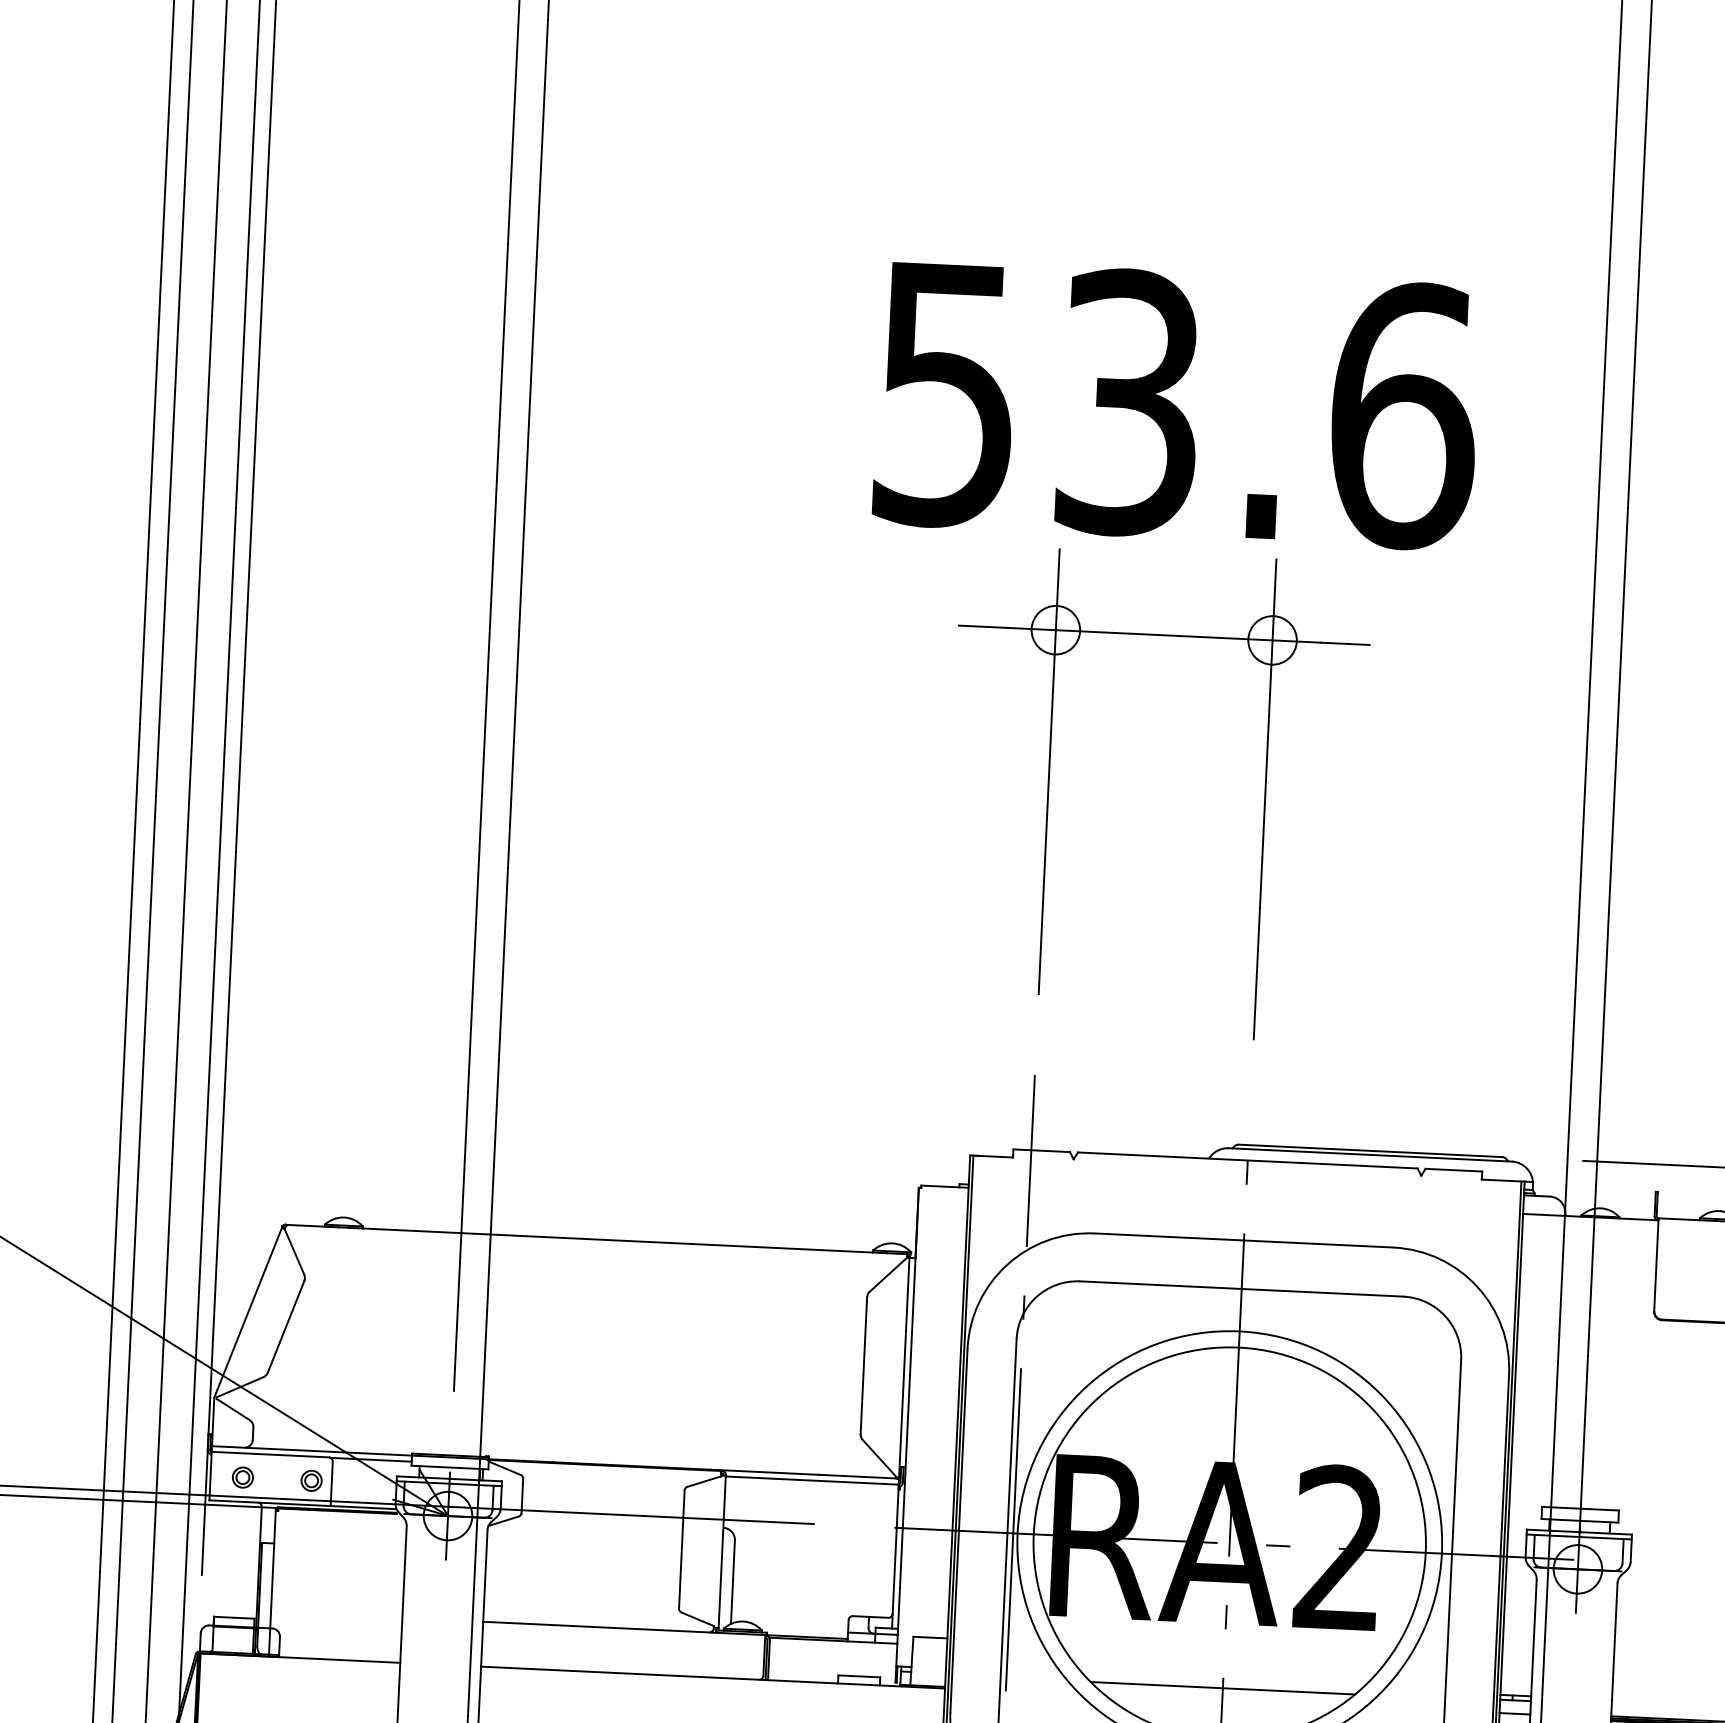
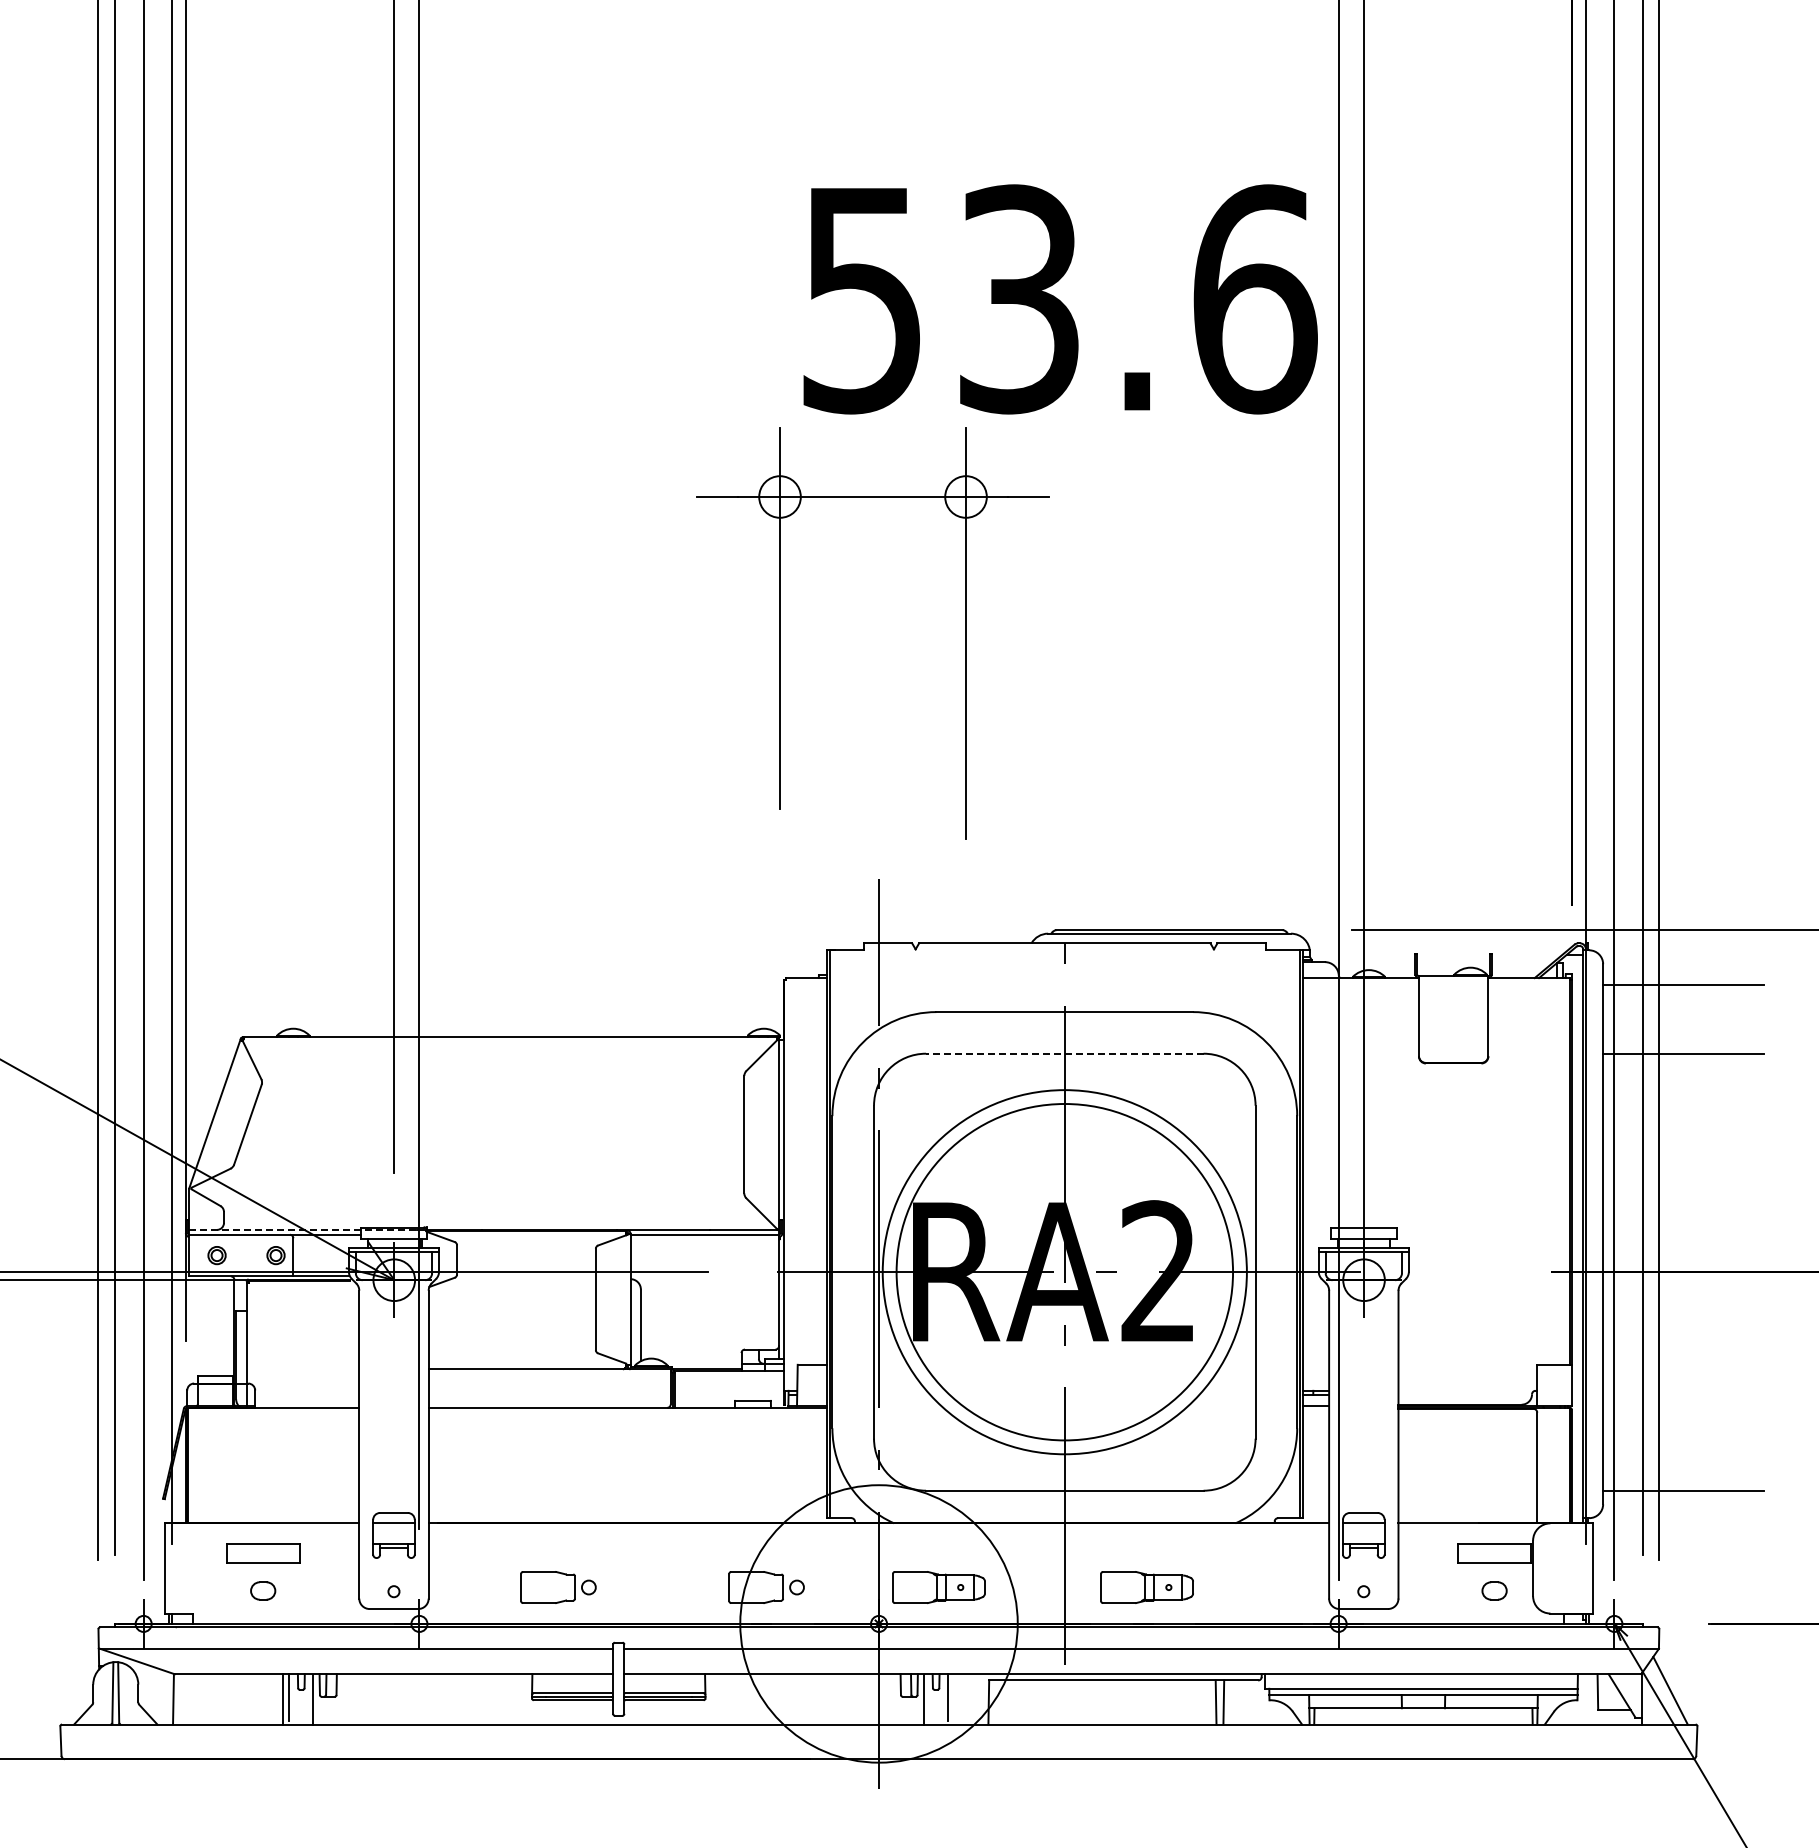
text: (1176, 405) -> (1060, 299), moved
part: (1048, 789) -> (780, 633), moved
line: (1241, 1288) -> (1064, 1053), solid -> dashed
line: (343, 1451) -> (302, 1229), solid -> dashed
line: (1222, 1688) -> (1064, 1396), removed

